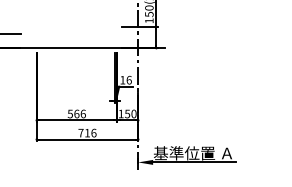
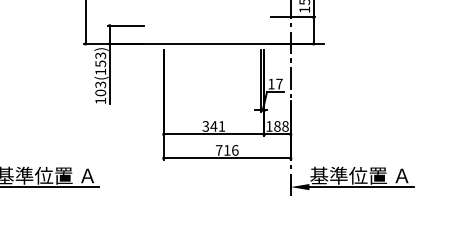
text: (129, 79) -> (279, 83), 16 -> 17
text: (76, 114) -> (213, 126), 566 -> 341
text: (130, 114) -> (281, 126), 150 -> 188

